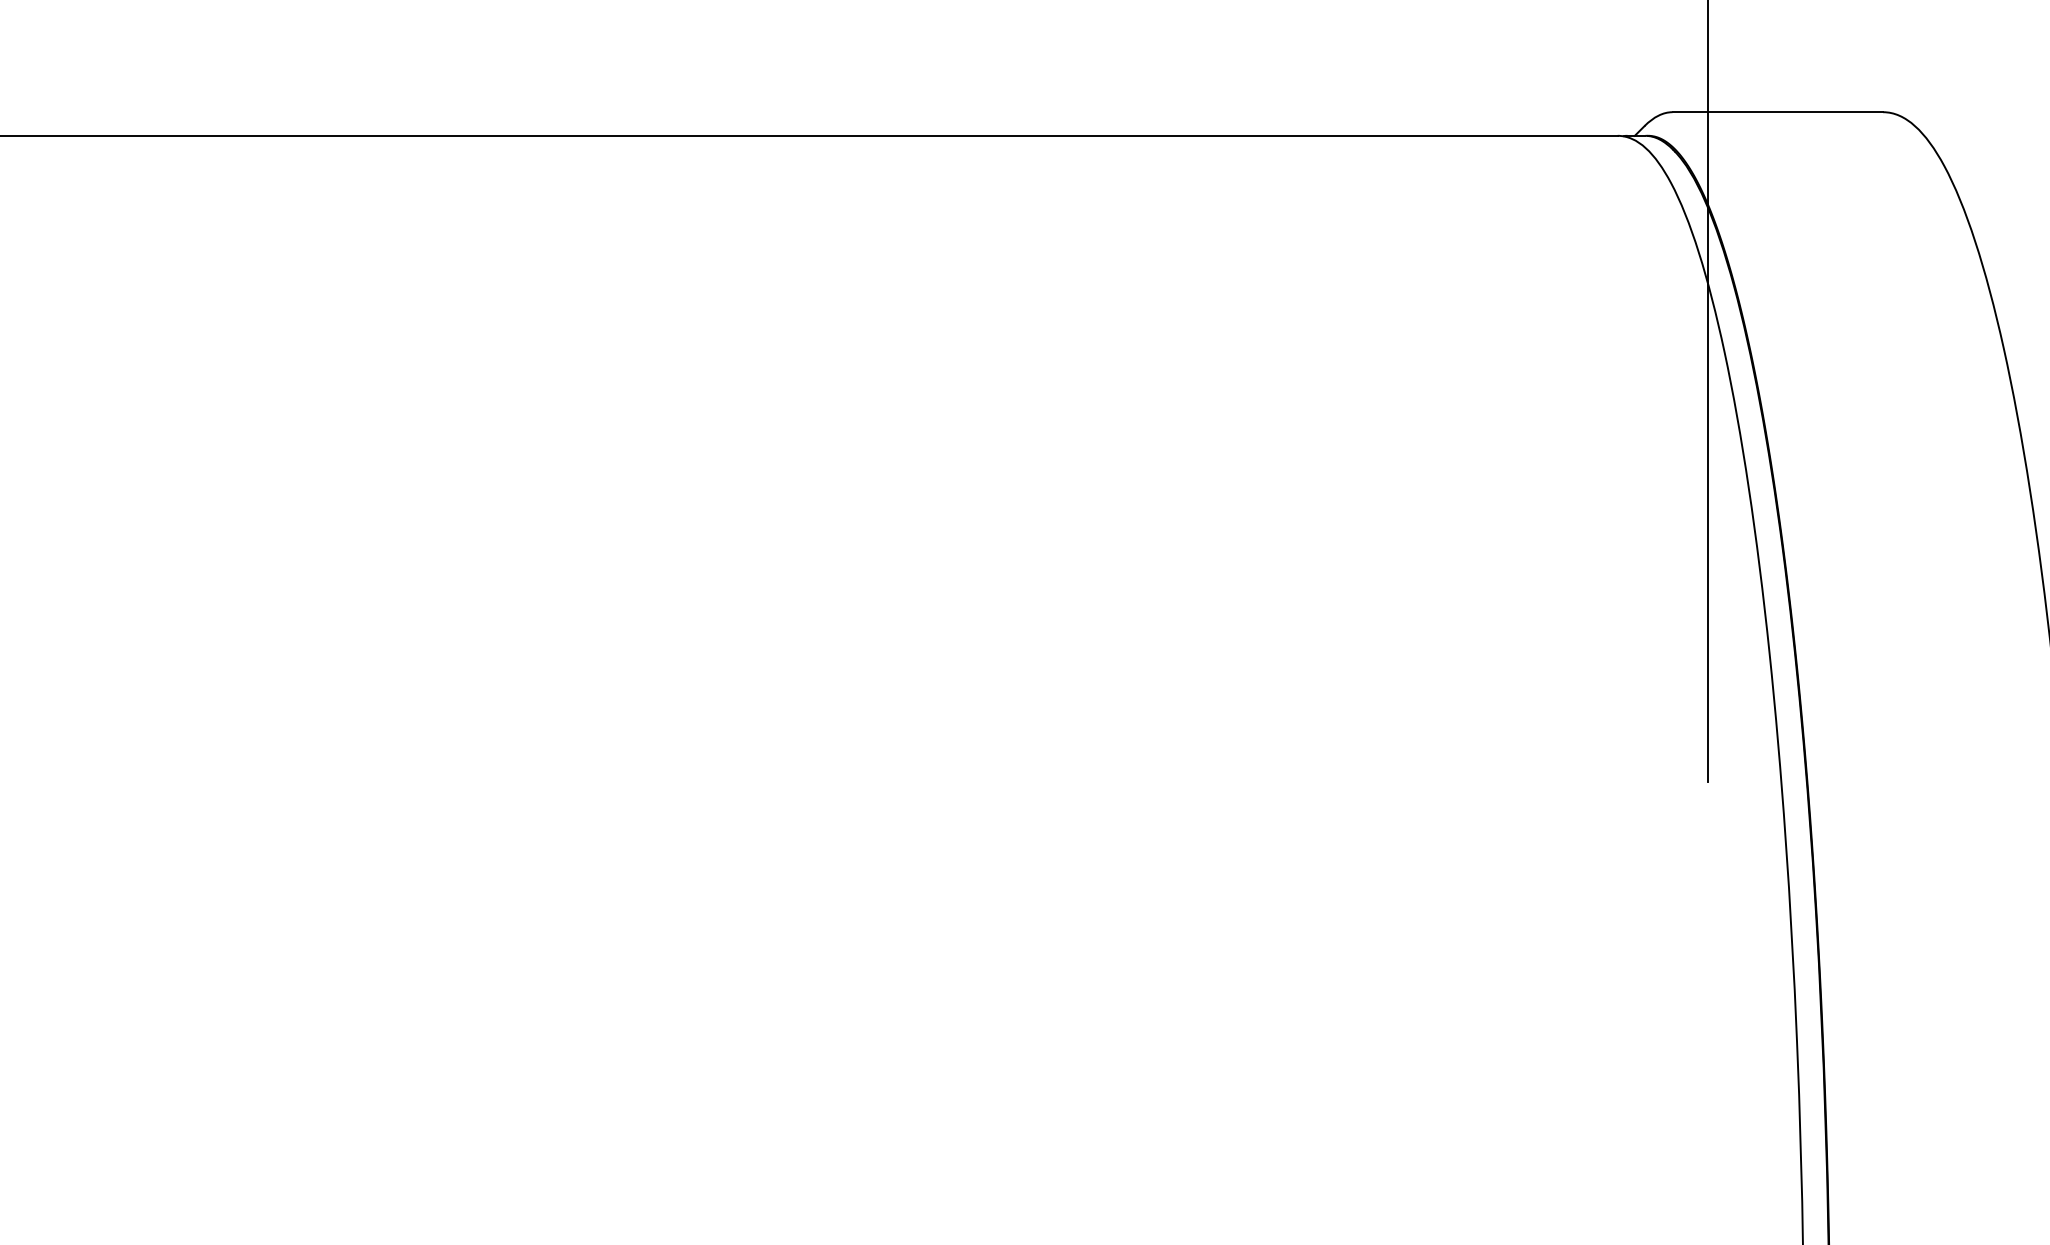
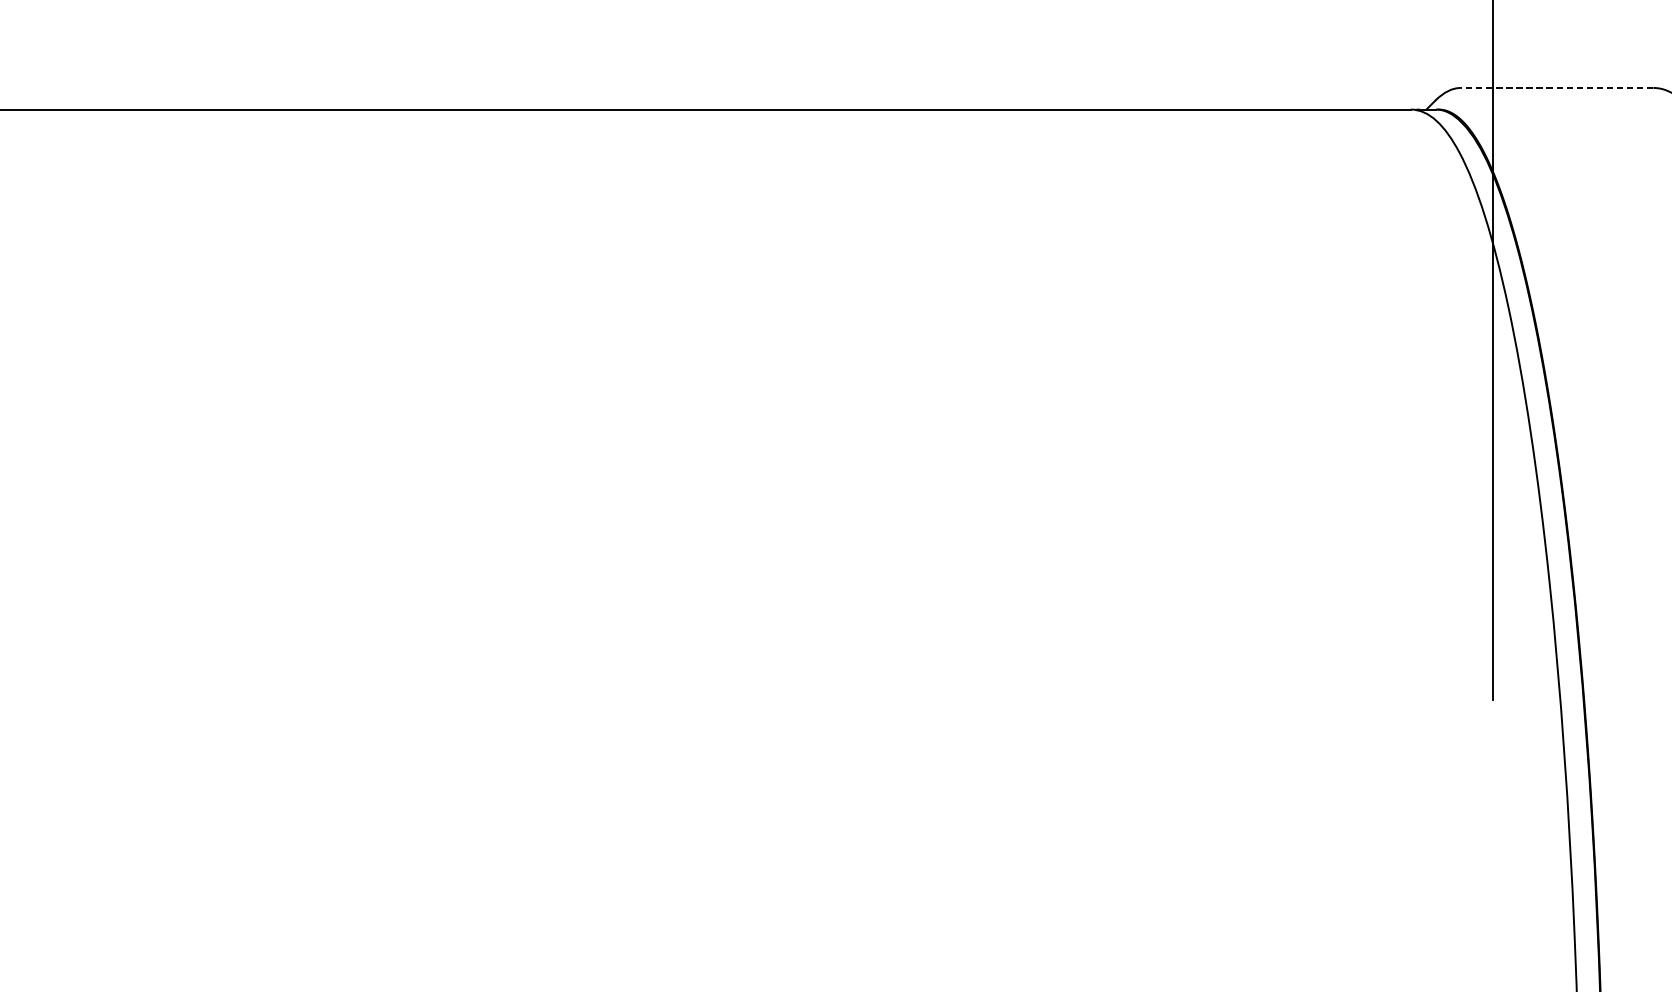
line: (1777, 112) -> (1556, 88), solid -> dashed

